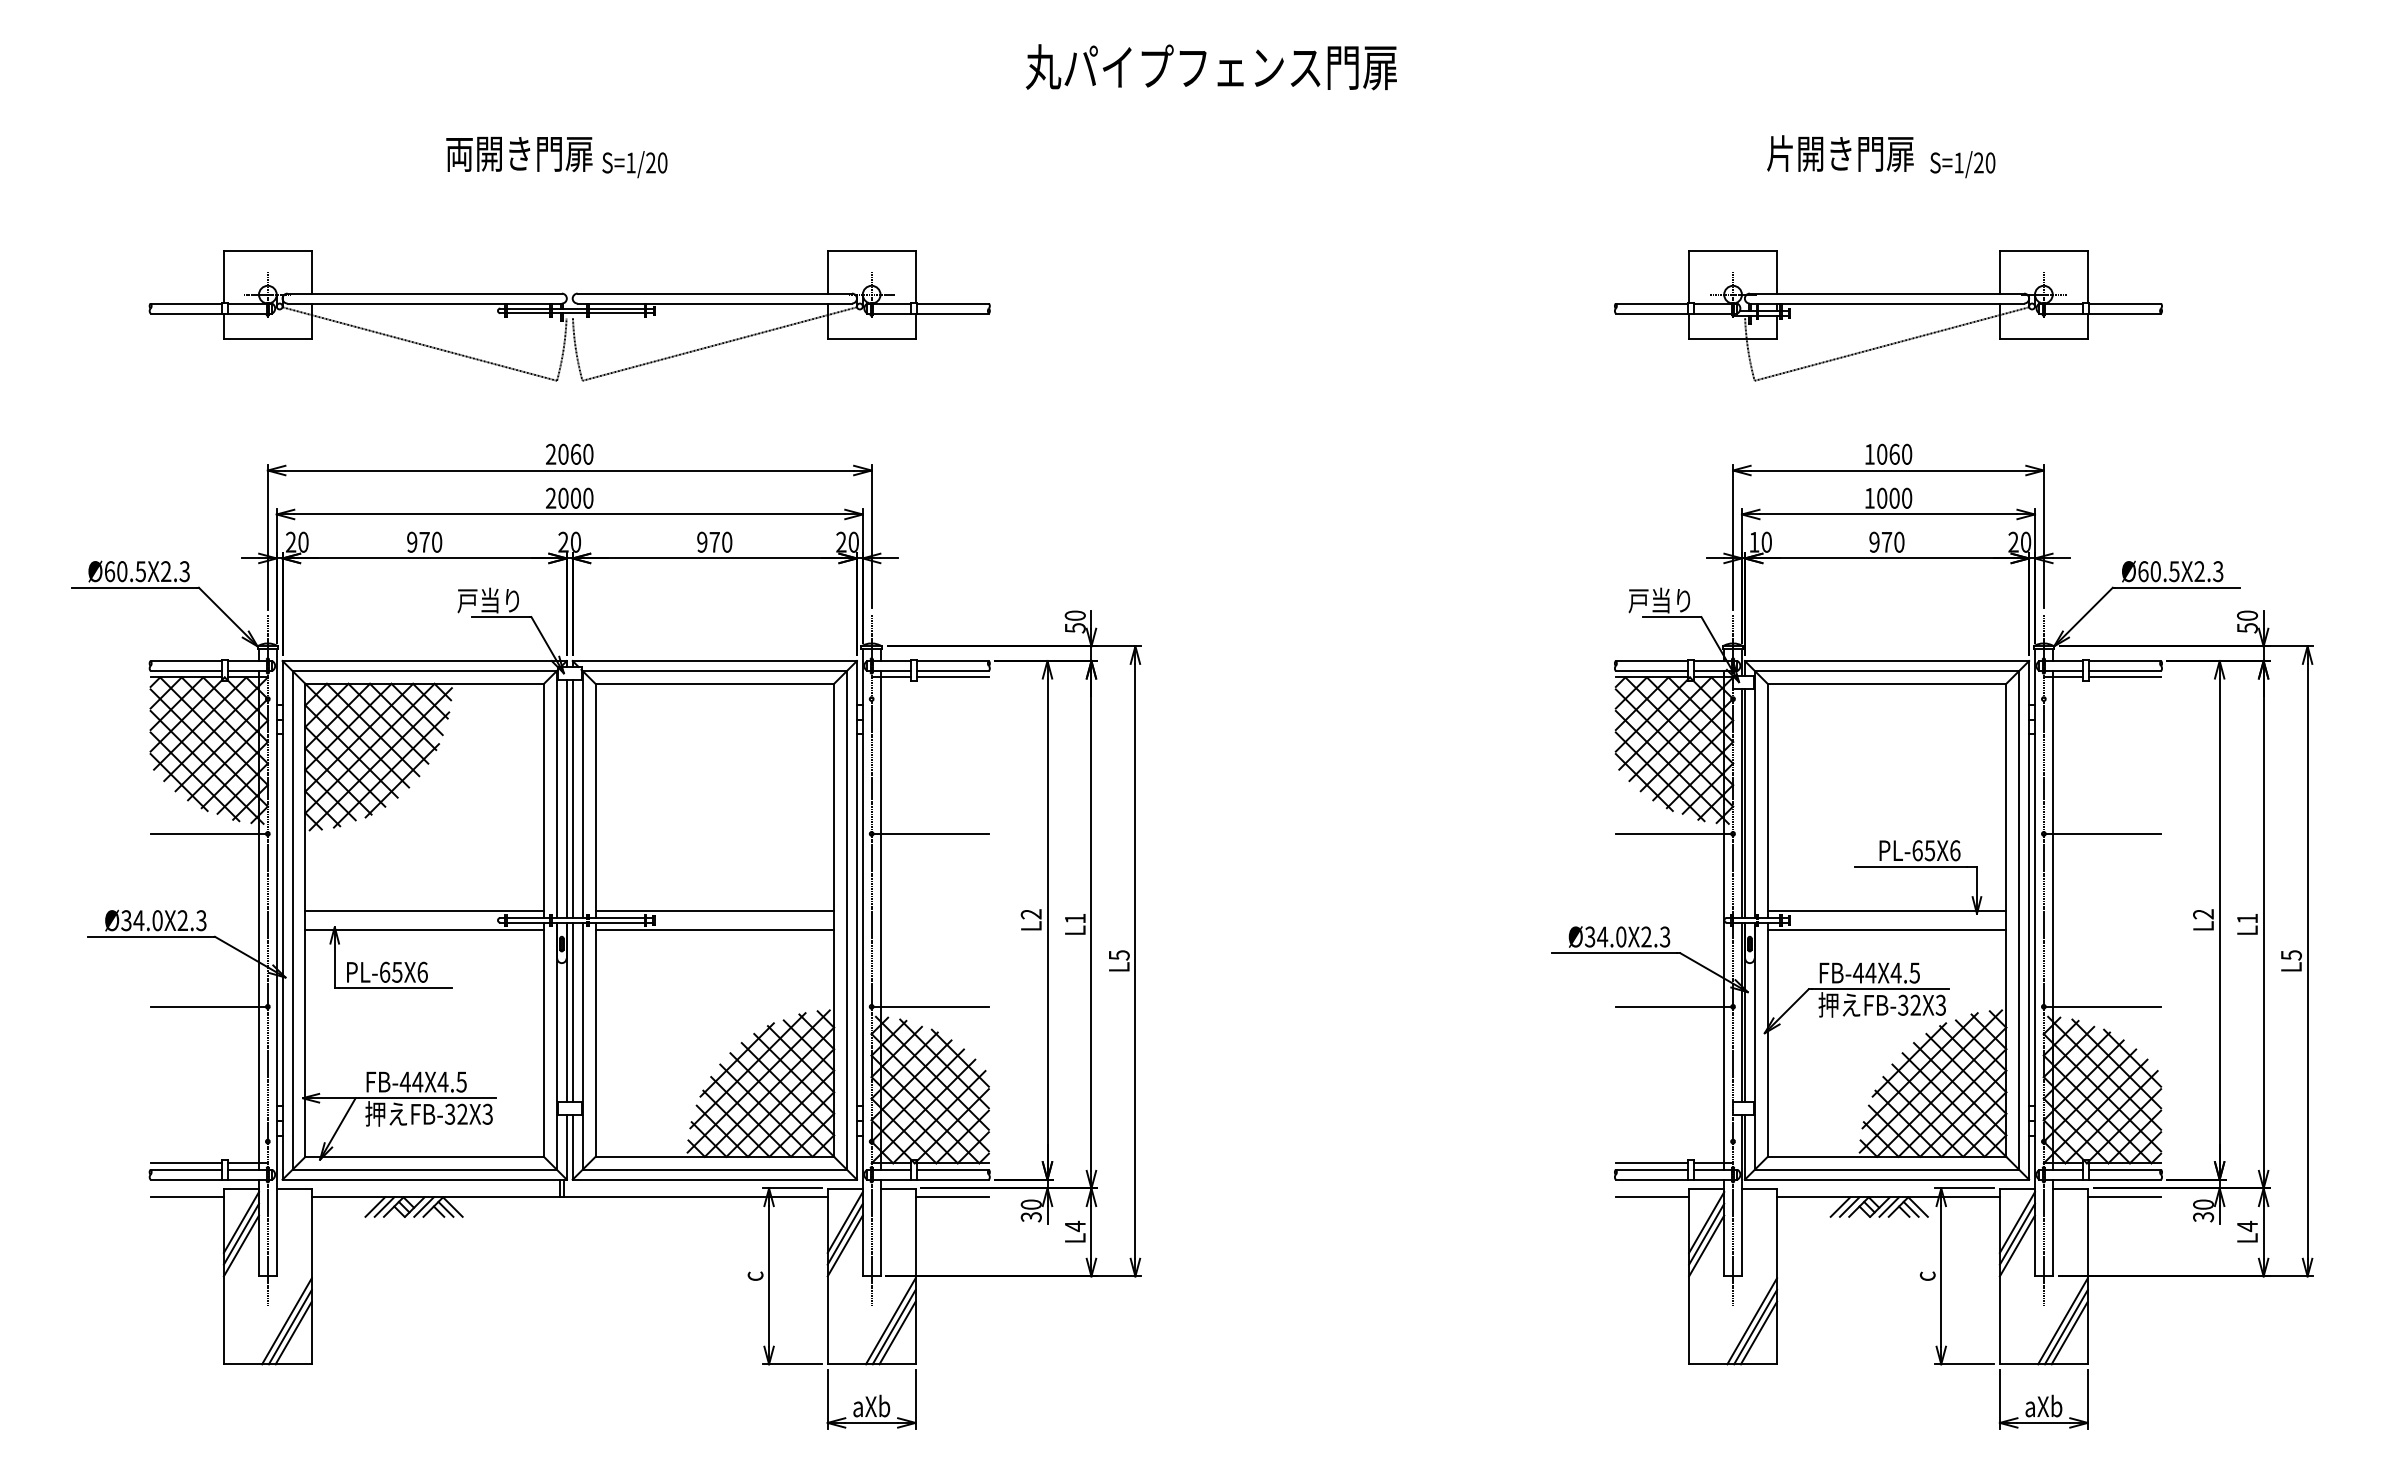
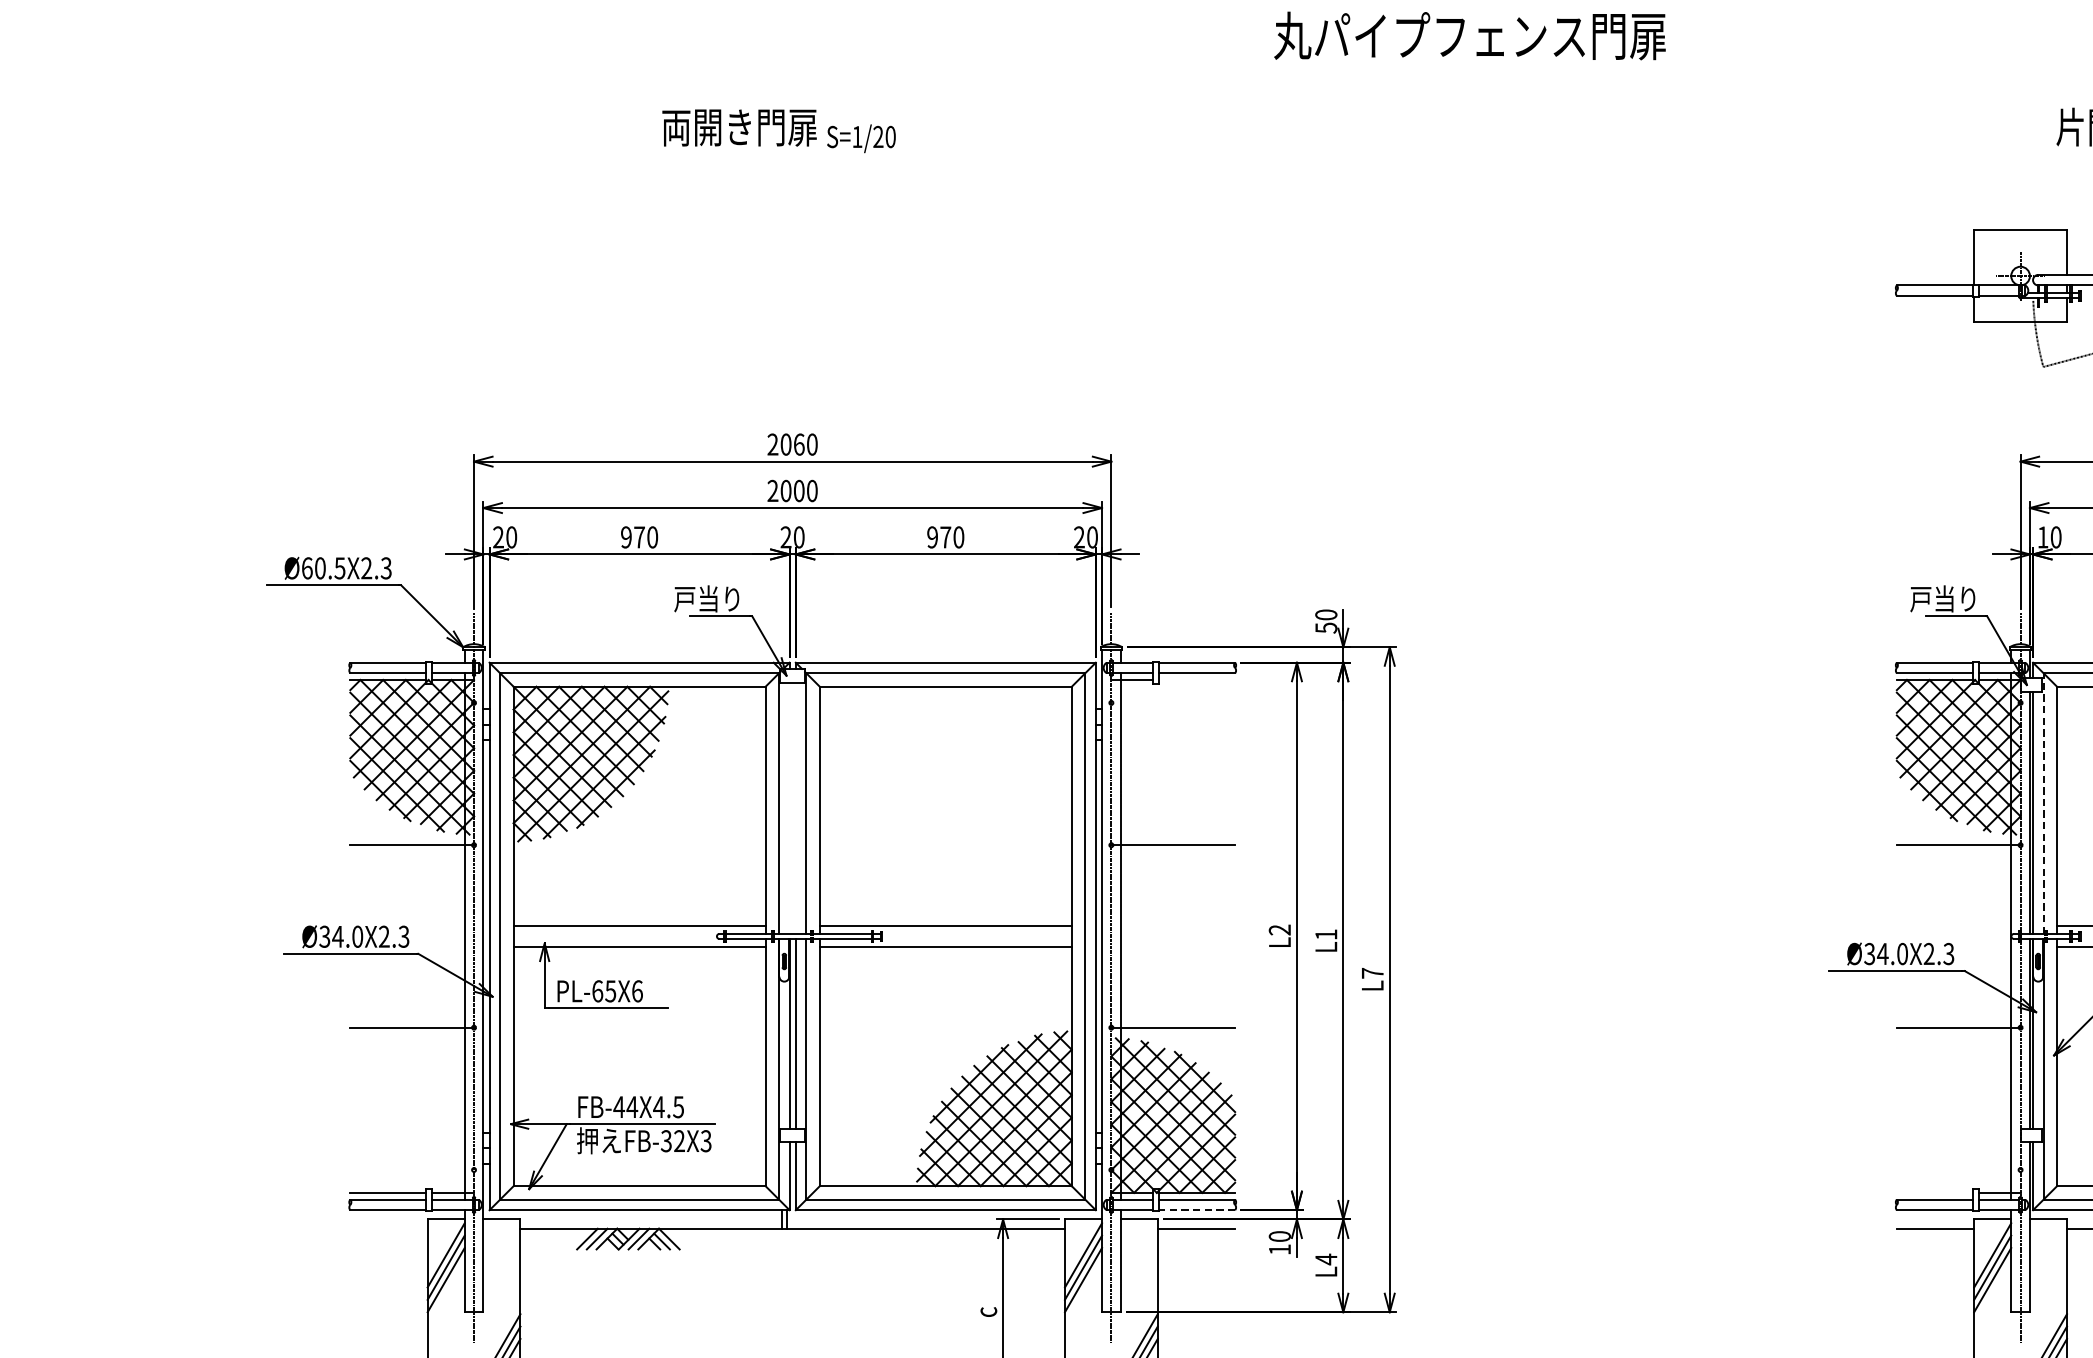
part: (569, 315) -> (792, 298), removed
line: (952, 677) -> (1196, 680), removed
line: (1754, 794) -> (2043, 803), solid -> dashed
line: (566, 798) -> (789, 807), removed
line: (572, 798) -> (795, 807), removed
text: (1119, 955) -> (1372, 973), L5 -> L7
line: (1651, 1163) -> (1934, 1193), removed
line: (953, 1179) -> (1197, 1209), solid -> dashed
line: (186, 1197) -> (388, 1228), removed
text: (1030, 1217) -> (1279, 1250), 30 -> 10

